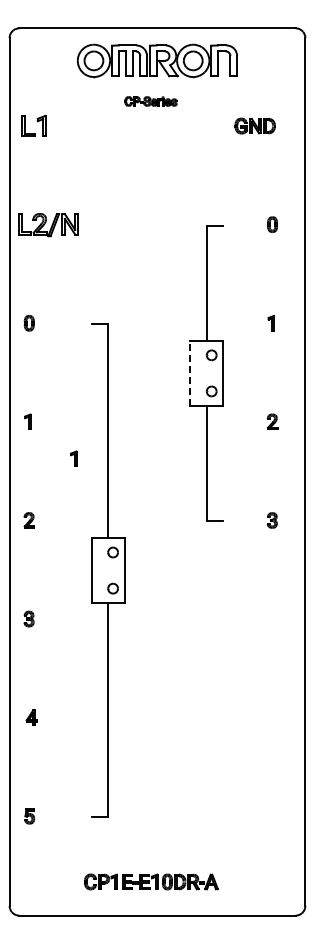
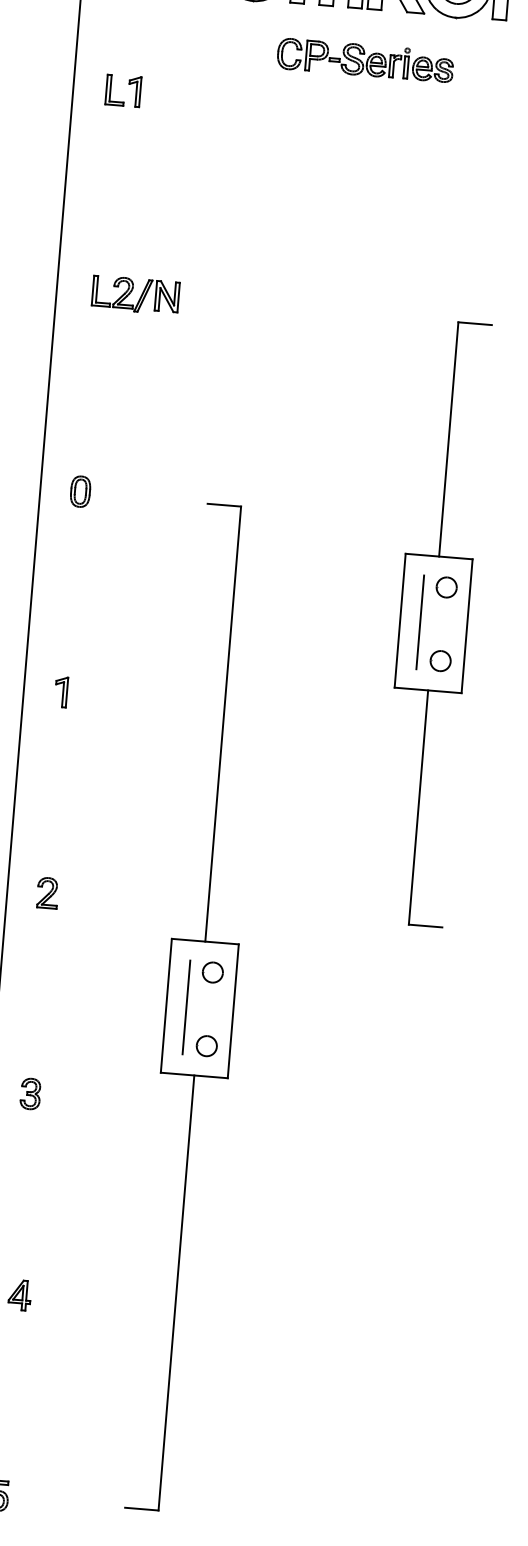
part: (150, 101) -> (364, 60), size x1.67
part: (34, 125) -> (124, 89), size x0.71
part: (47, 225) -> (134, 295), size x0.71
line: (190, 373) -> (400, 620), dashed -> solid
line: (200, 373) -> (420, 622), added
part: (73, 458) -> (147, 774), removed
line: (101, 570) -> (186, 1007), added

